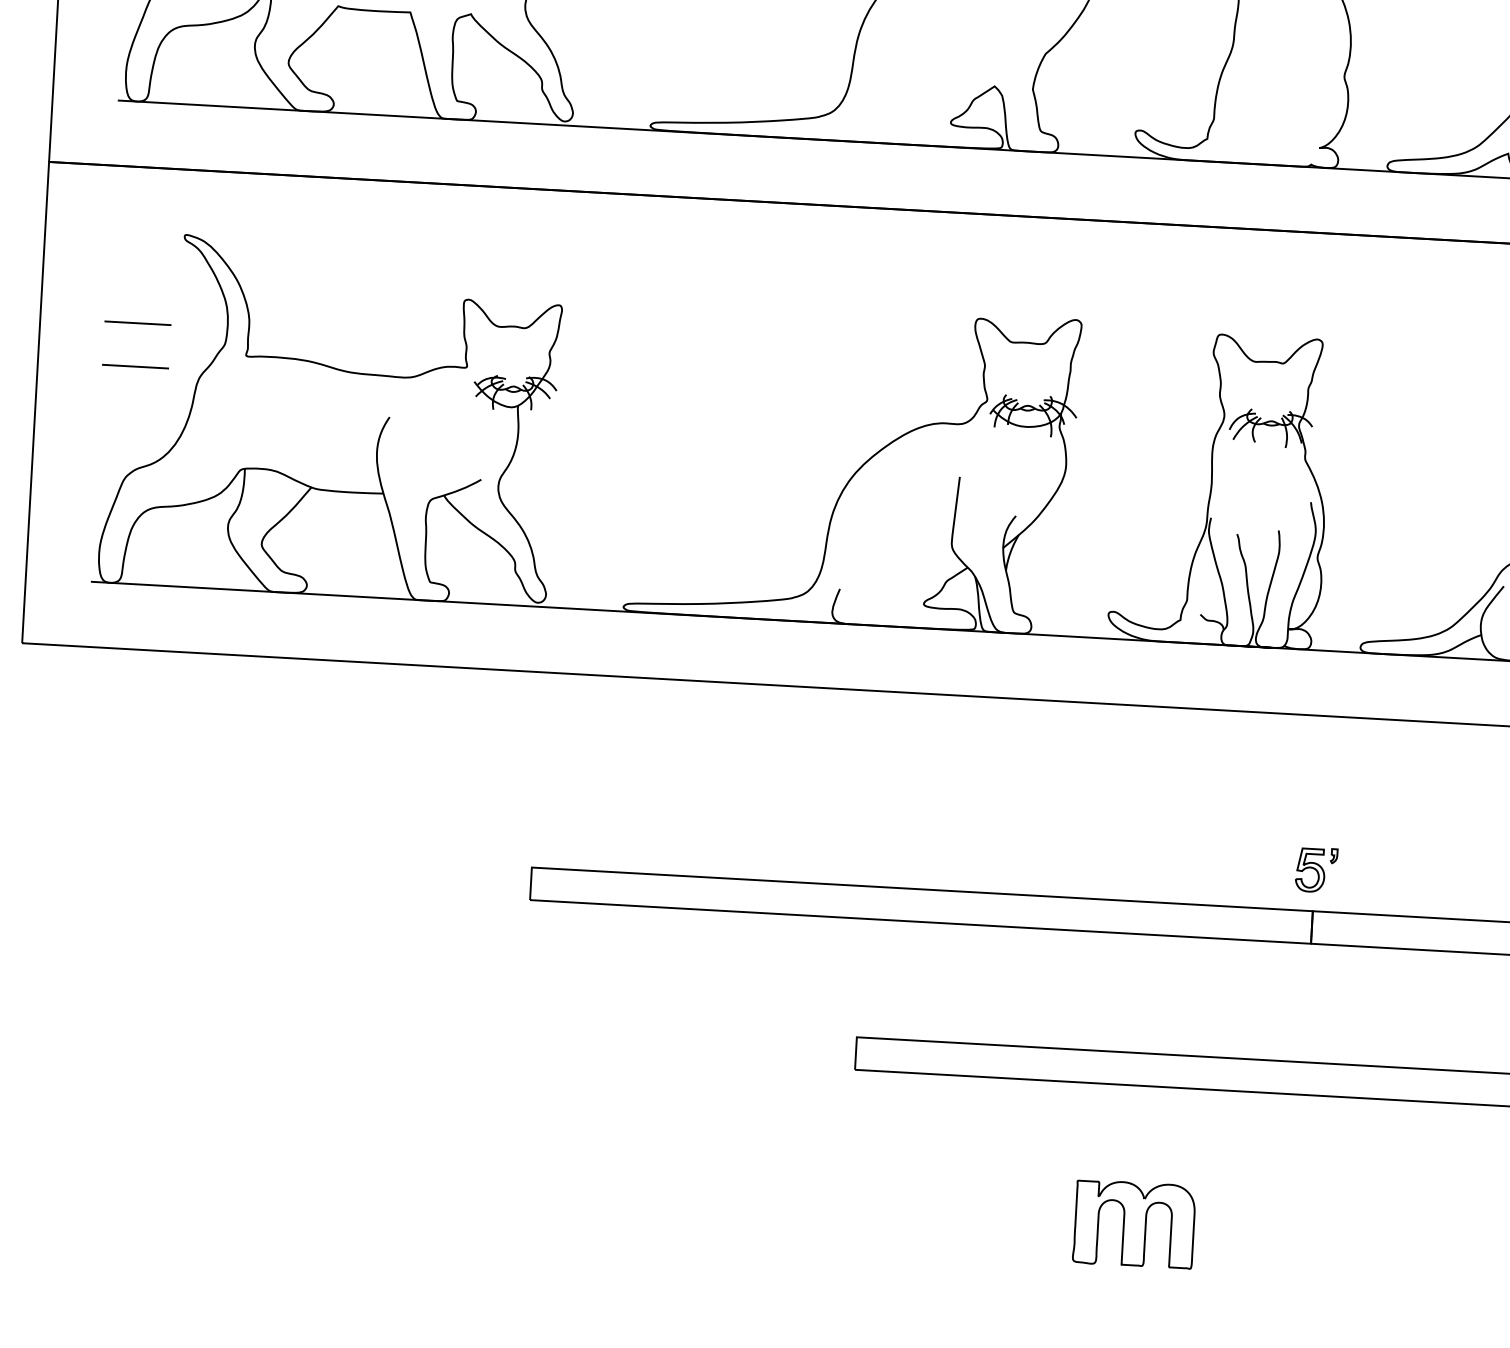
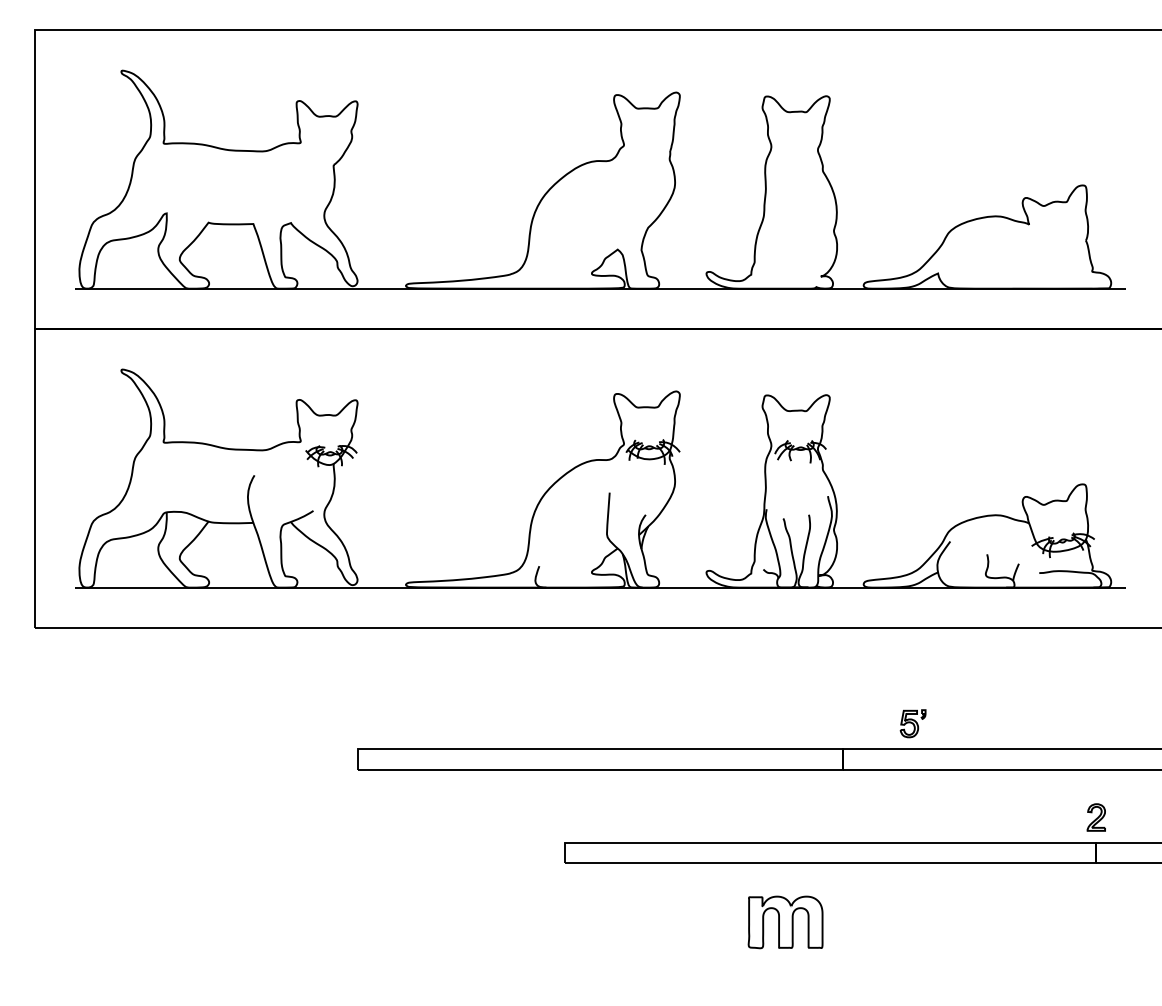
line: (138, 322) -> (95, 425), removed
line: (135, 366) -> (95, 452), removed
part: (1315, 869) -> (912, 723), moved
part: (1134, 1224) -> (785, 922), moved

